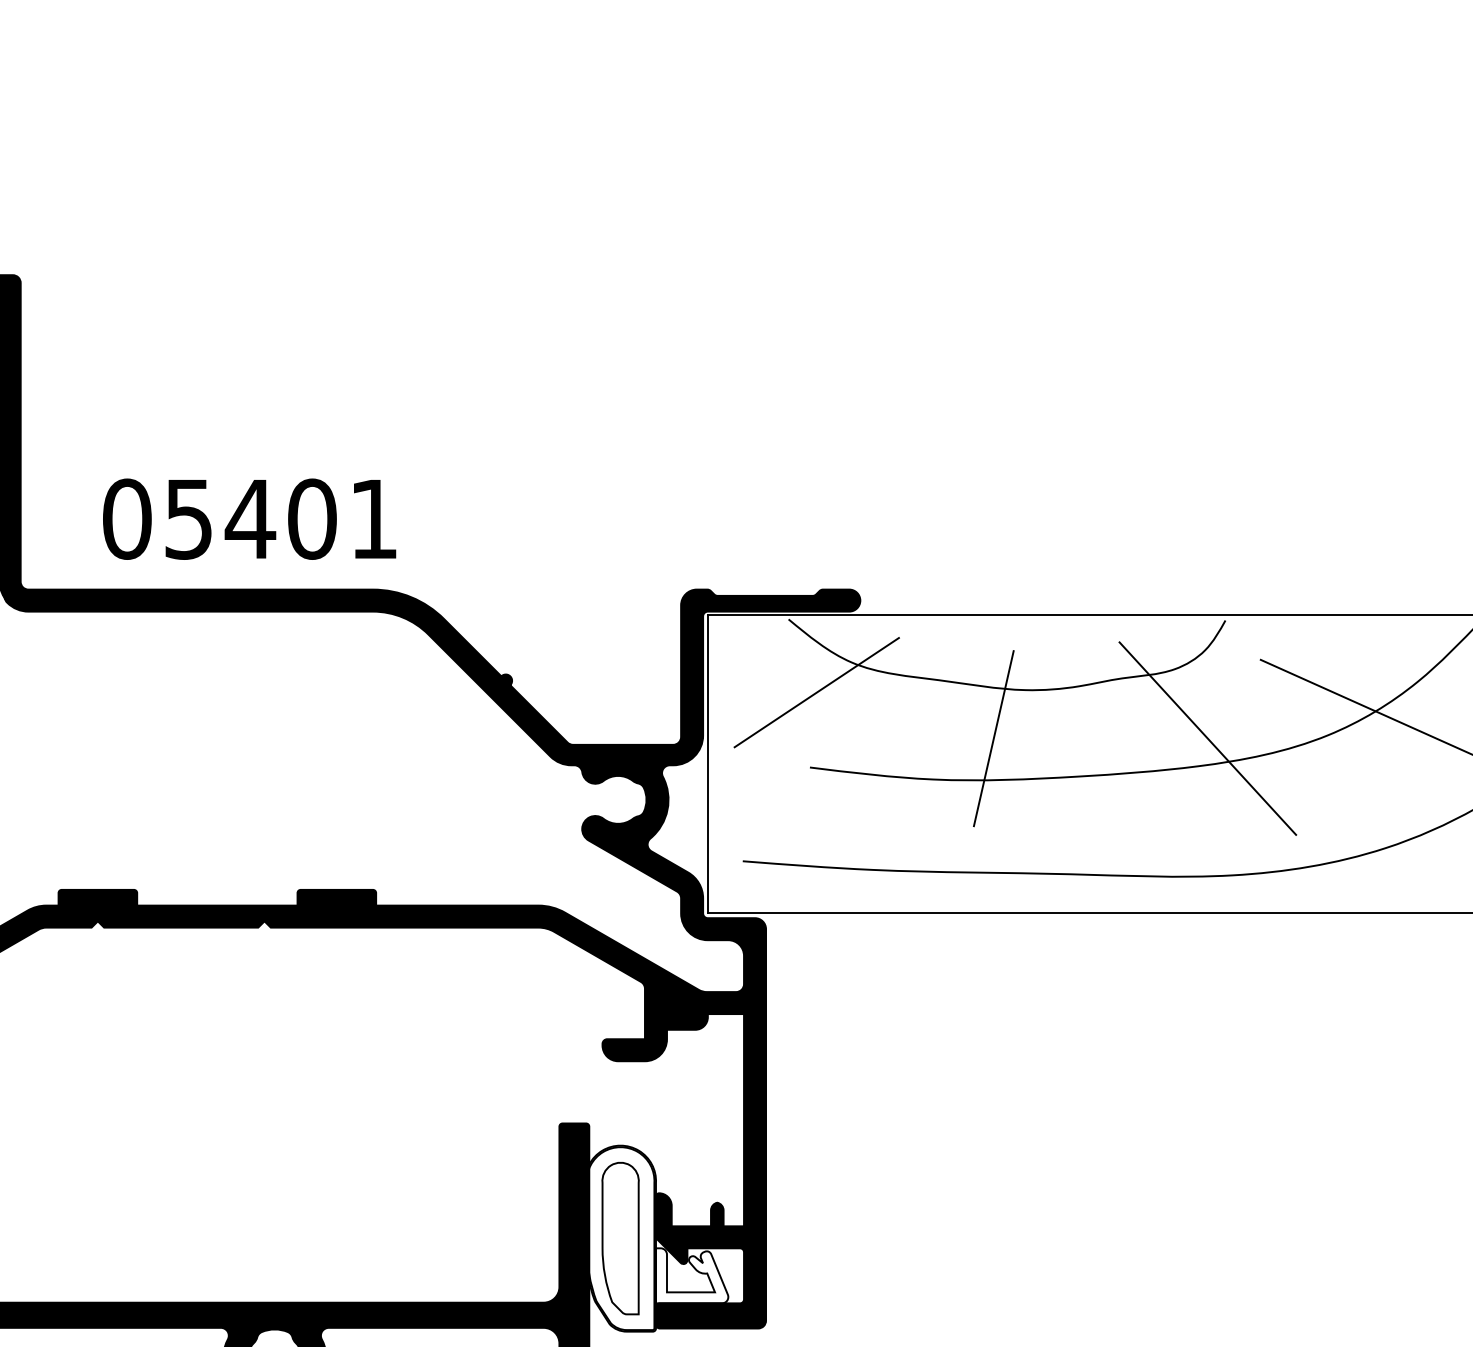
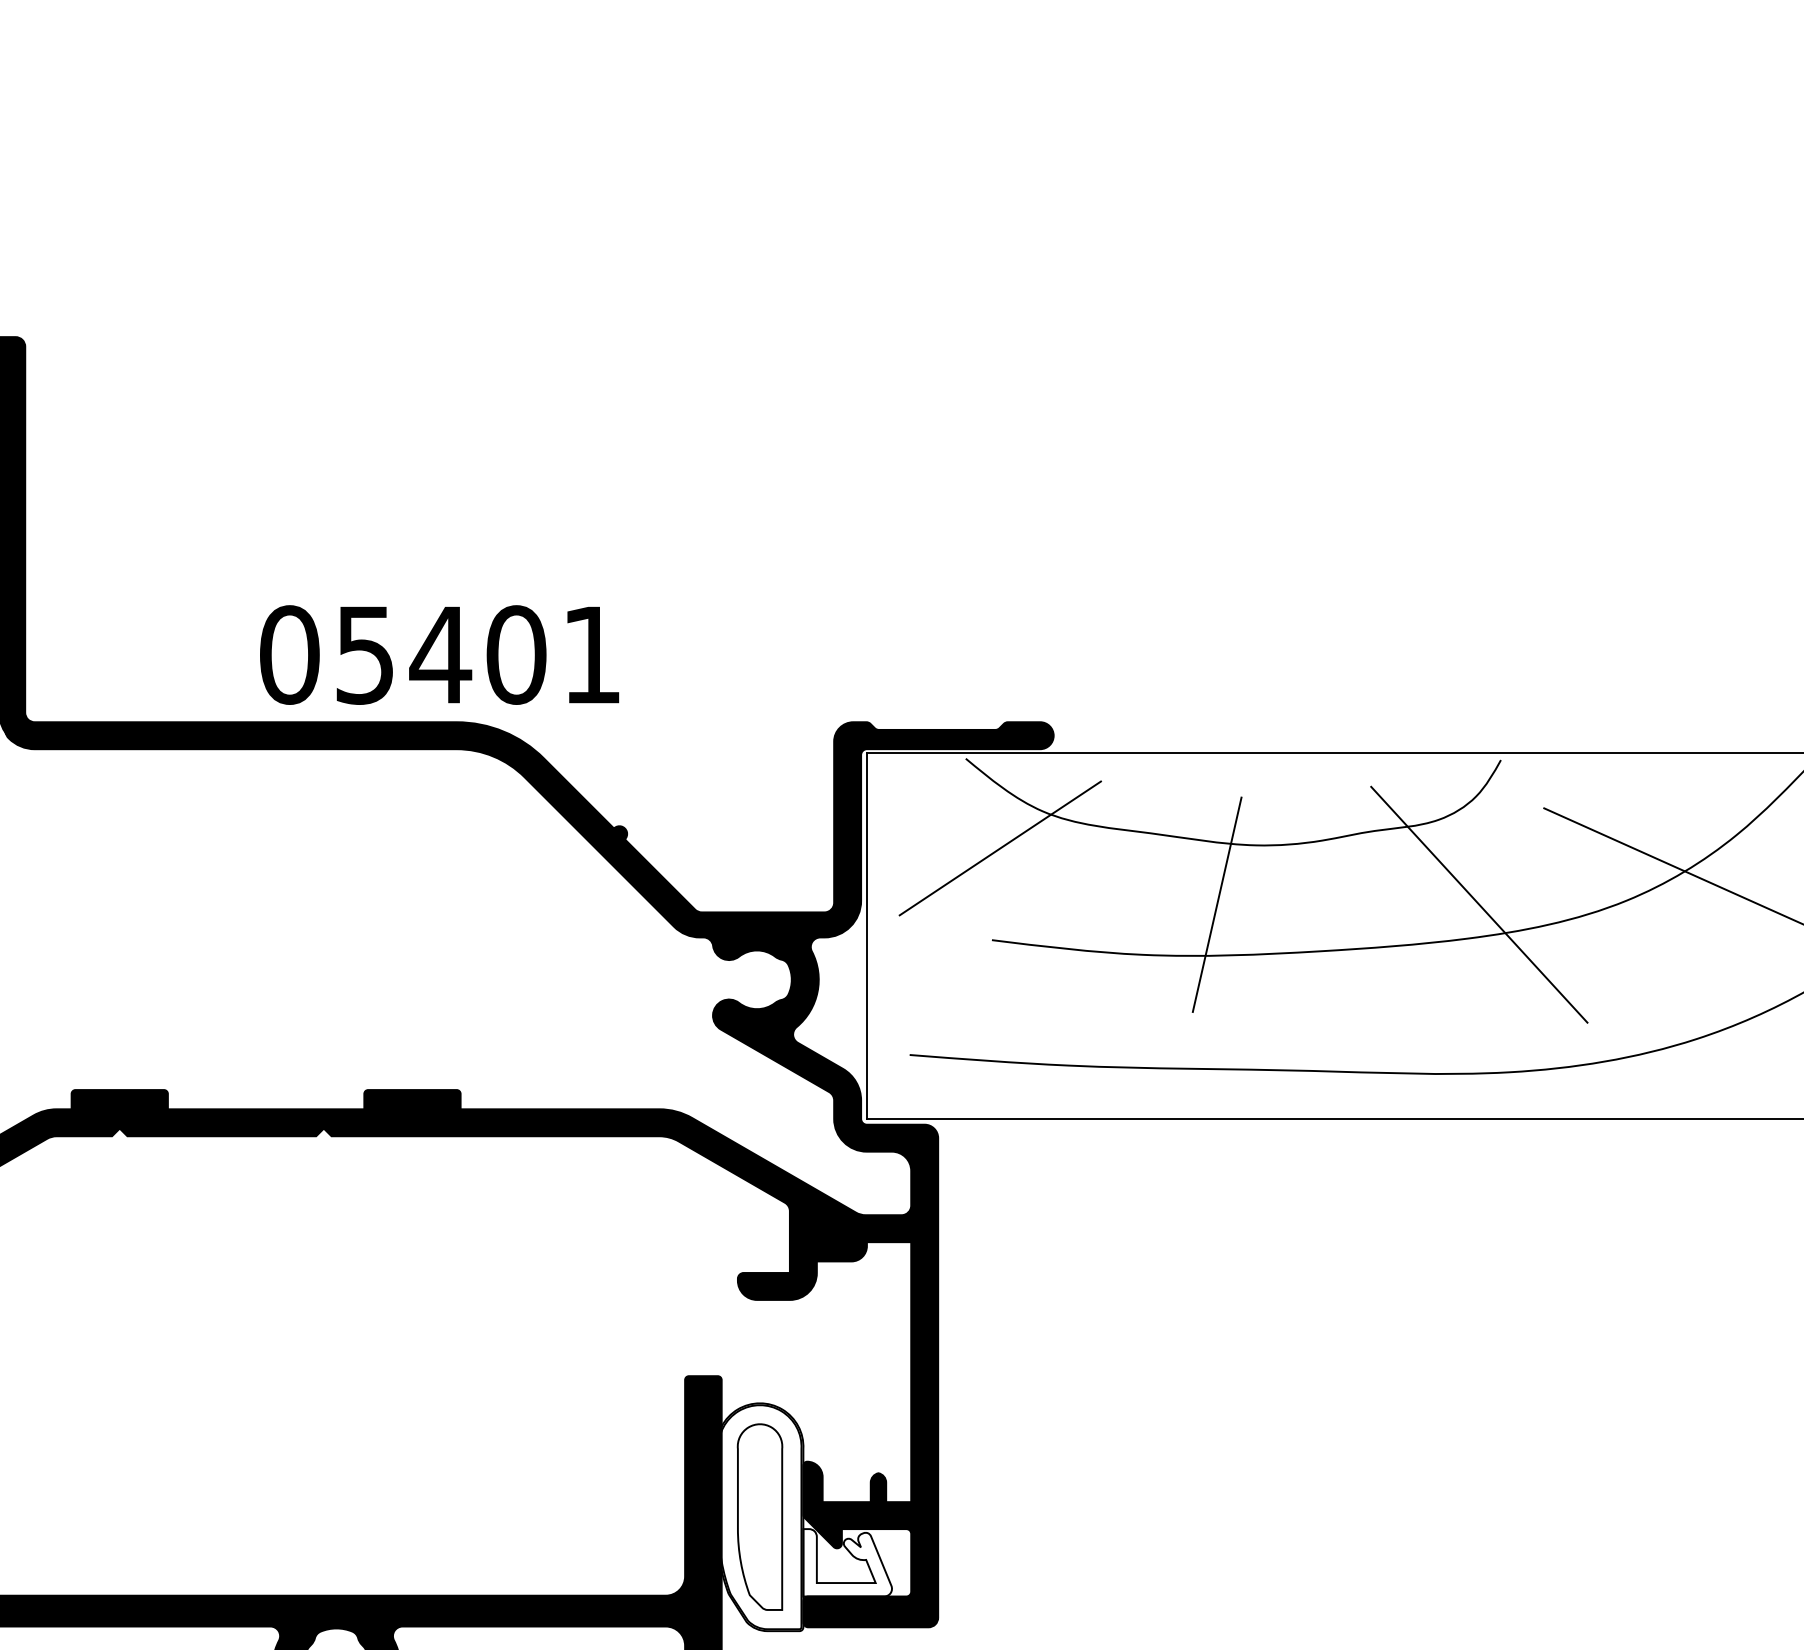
text: (249, 518) -> (439, 654), moved

